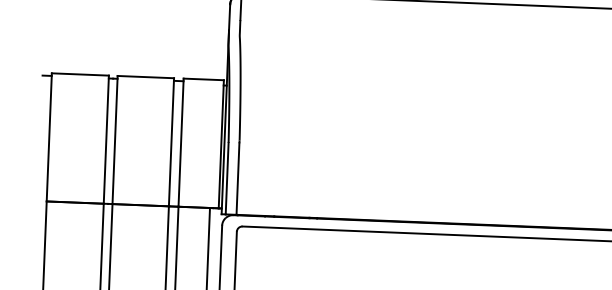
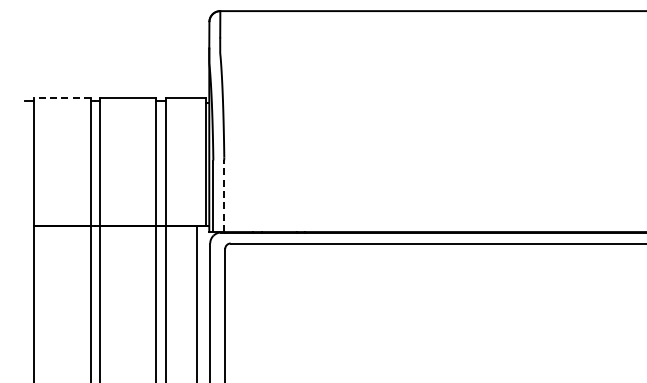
line: (80, 74) -> (62, 98), solid -> dashed
line: (238, 179) -> (224, 196), solid -> dashed

